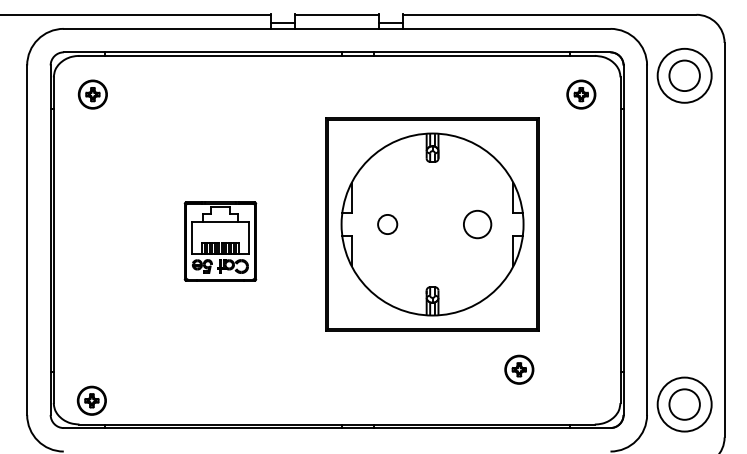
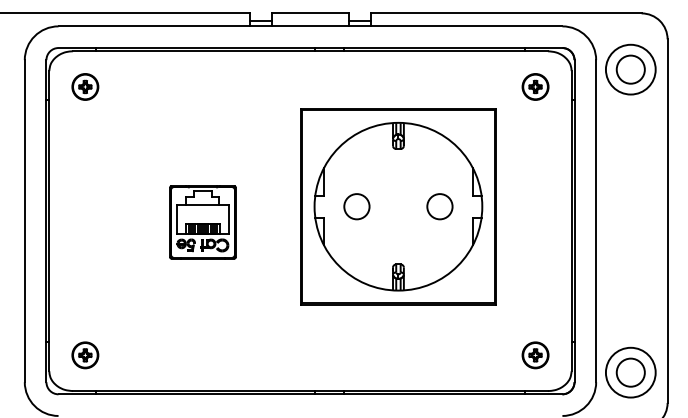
circle: (387, 224) -> (356, 206), size x1.43
part: (519, 369) -> (535, 355), moved
part: (91, 400) -> (85, 355), moved

